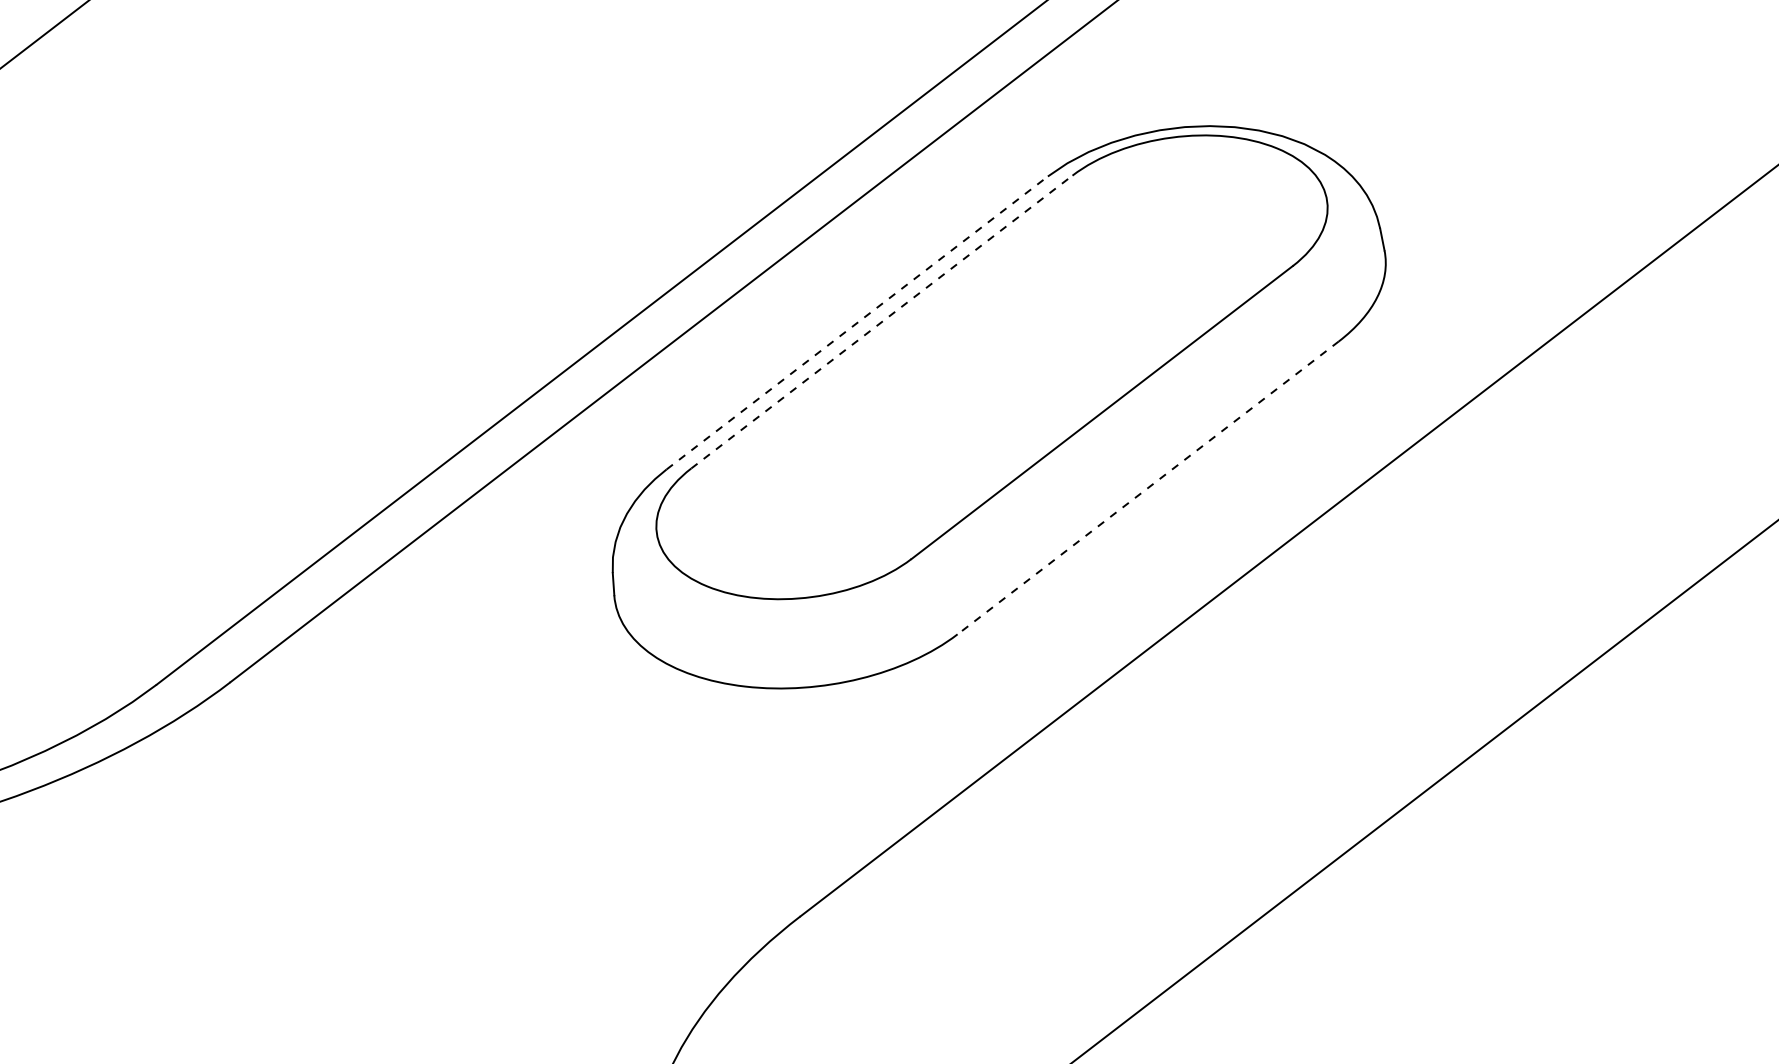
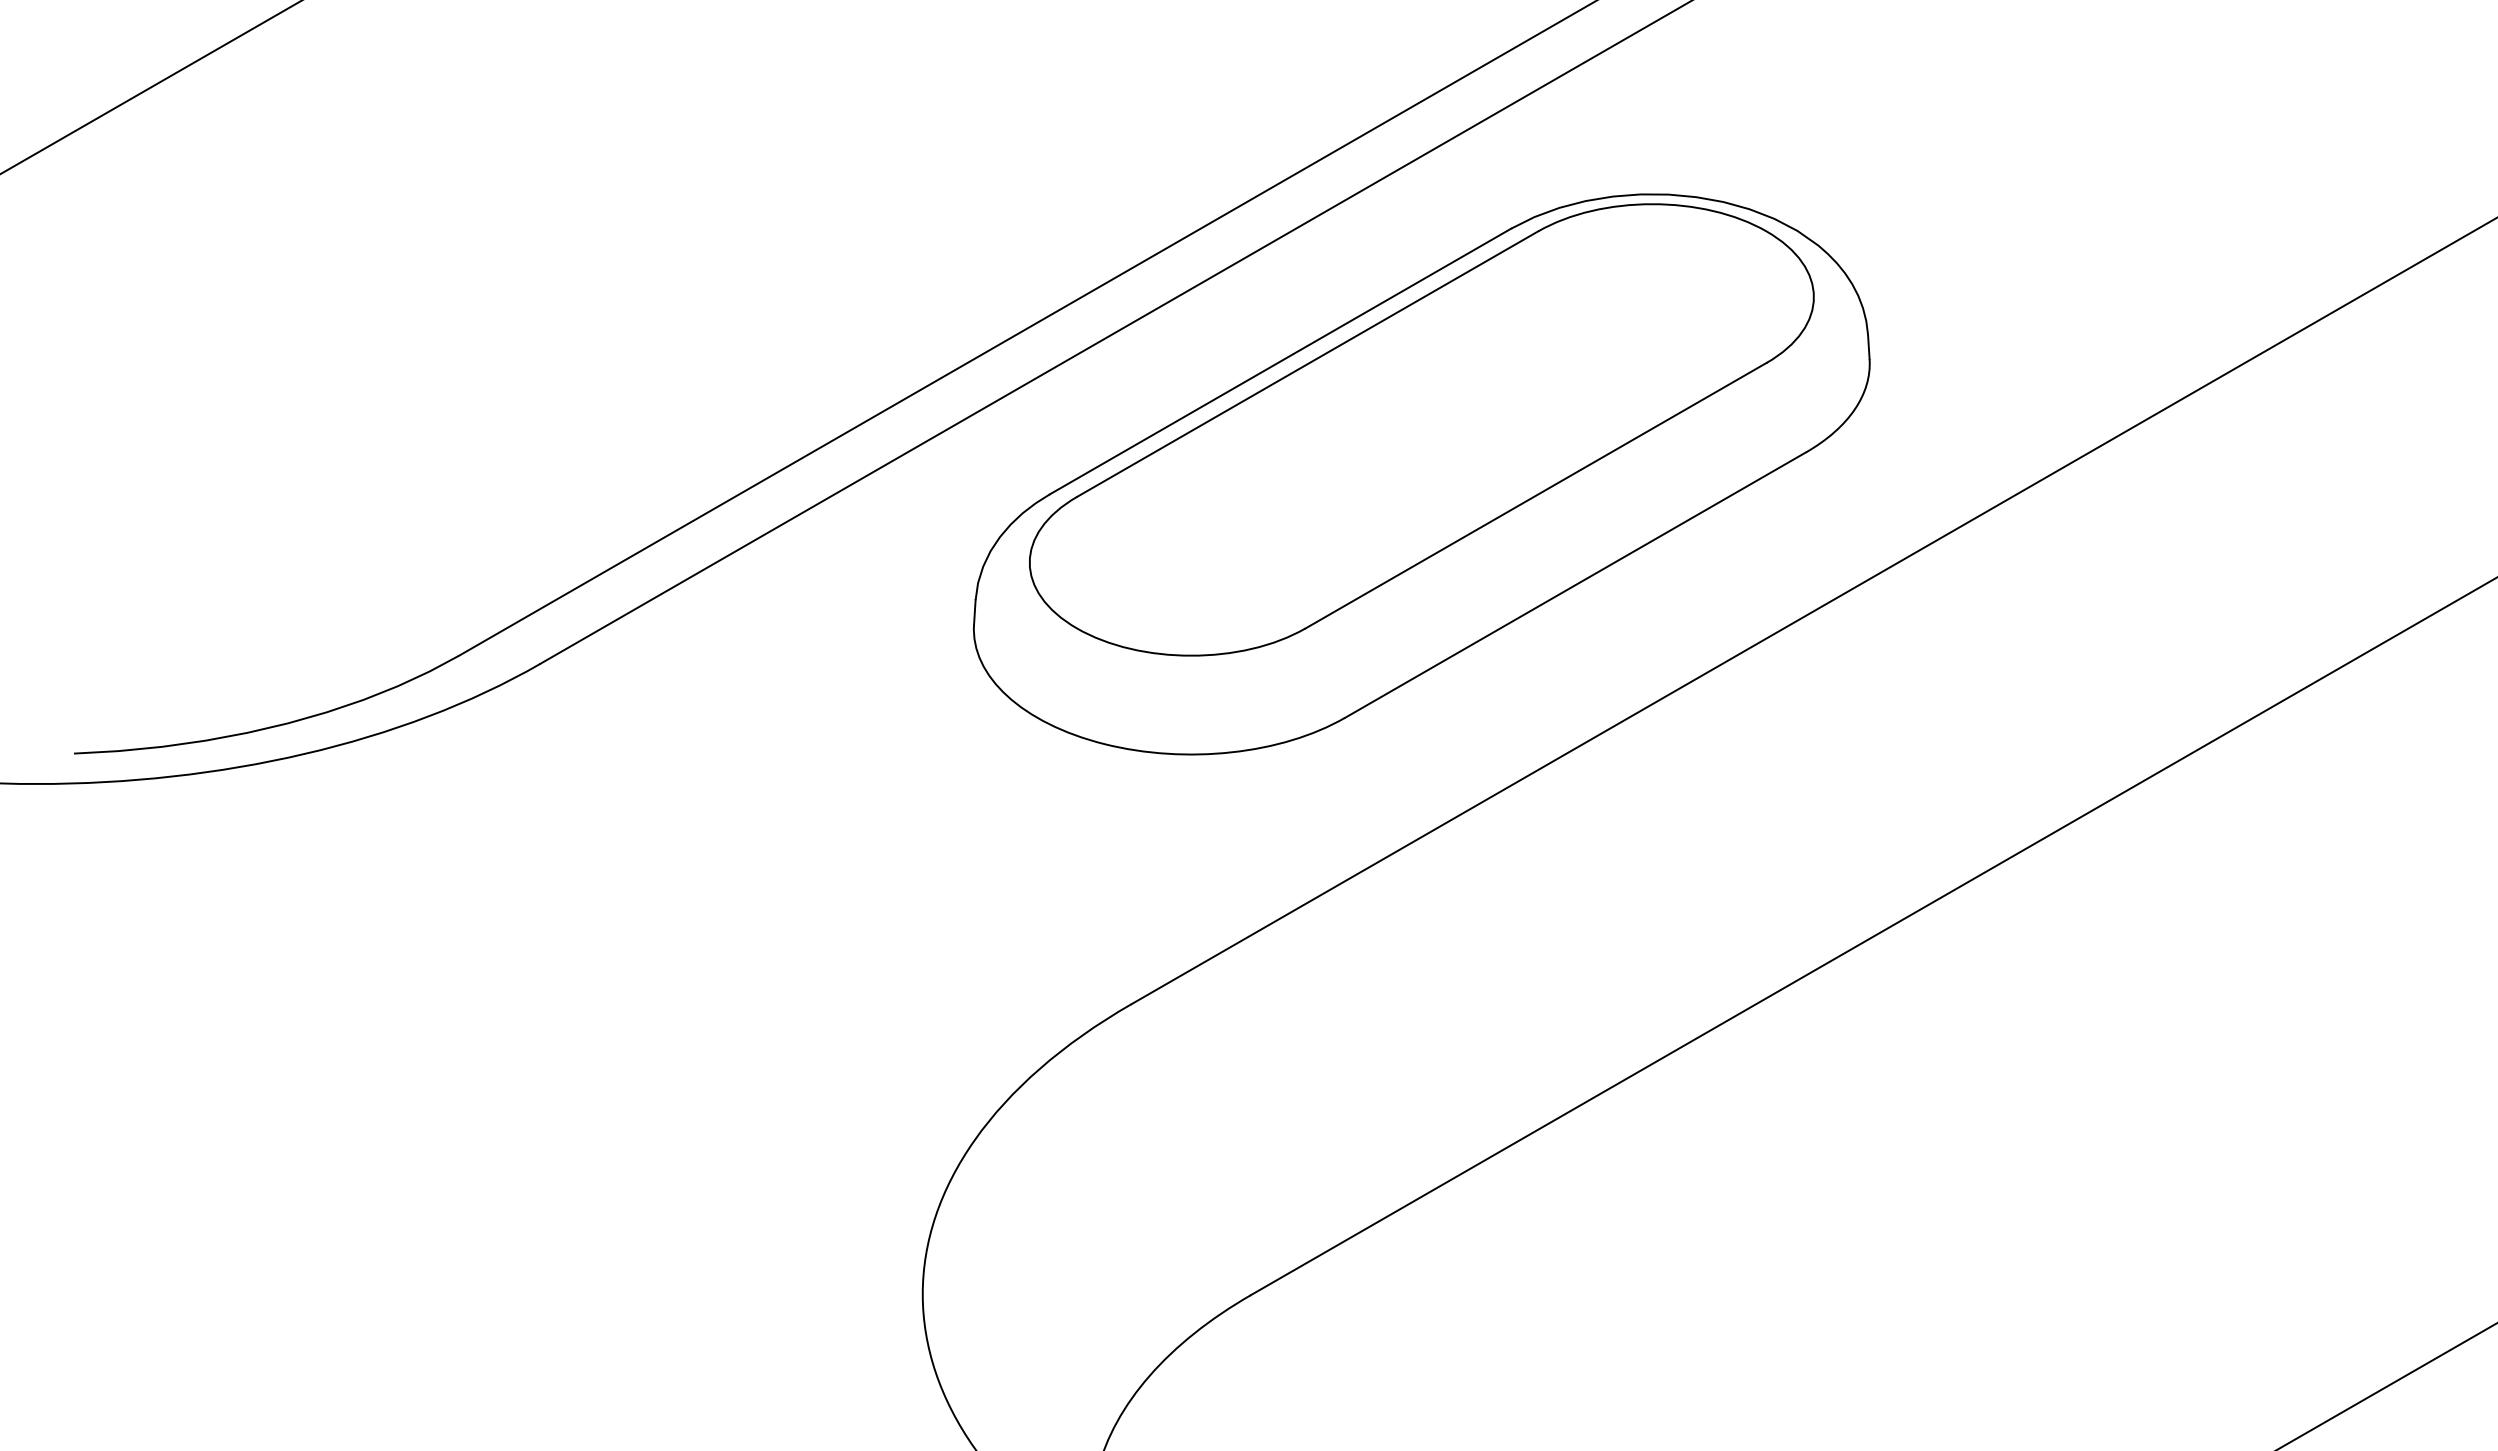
line: (882, 321) -> (1308, 363), dashed -> solid
line: (857, 322) -> (1280, 361), dashed -> solid
line: (1148, 488) -> (1575, 585), dashed -> solid

